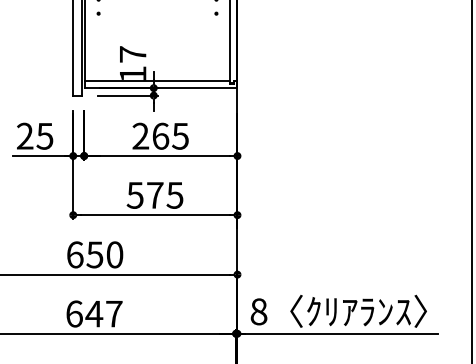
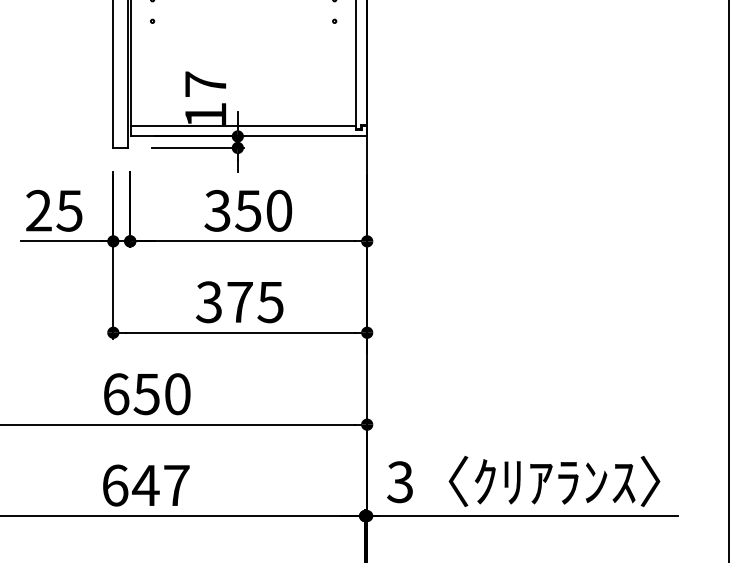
text: (160, 135) -> (248, 209), 265 -> 350
text: (135, 194) -> (209, 300), 575 -> 375
text: (258, 311) -> (399, 481), 8 -> 3

